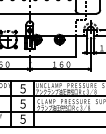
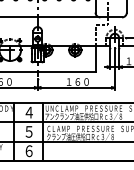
text: (22, 88) -> (28, 112), ５ -> ４
text: (22, 118) -> (28, 150), ５ -> ６

